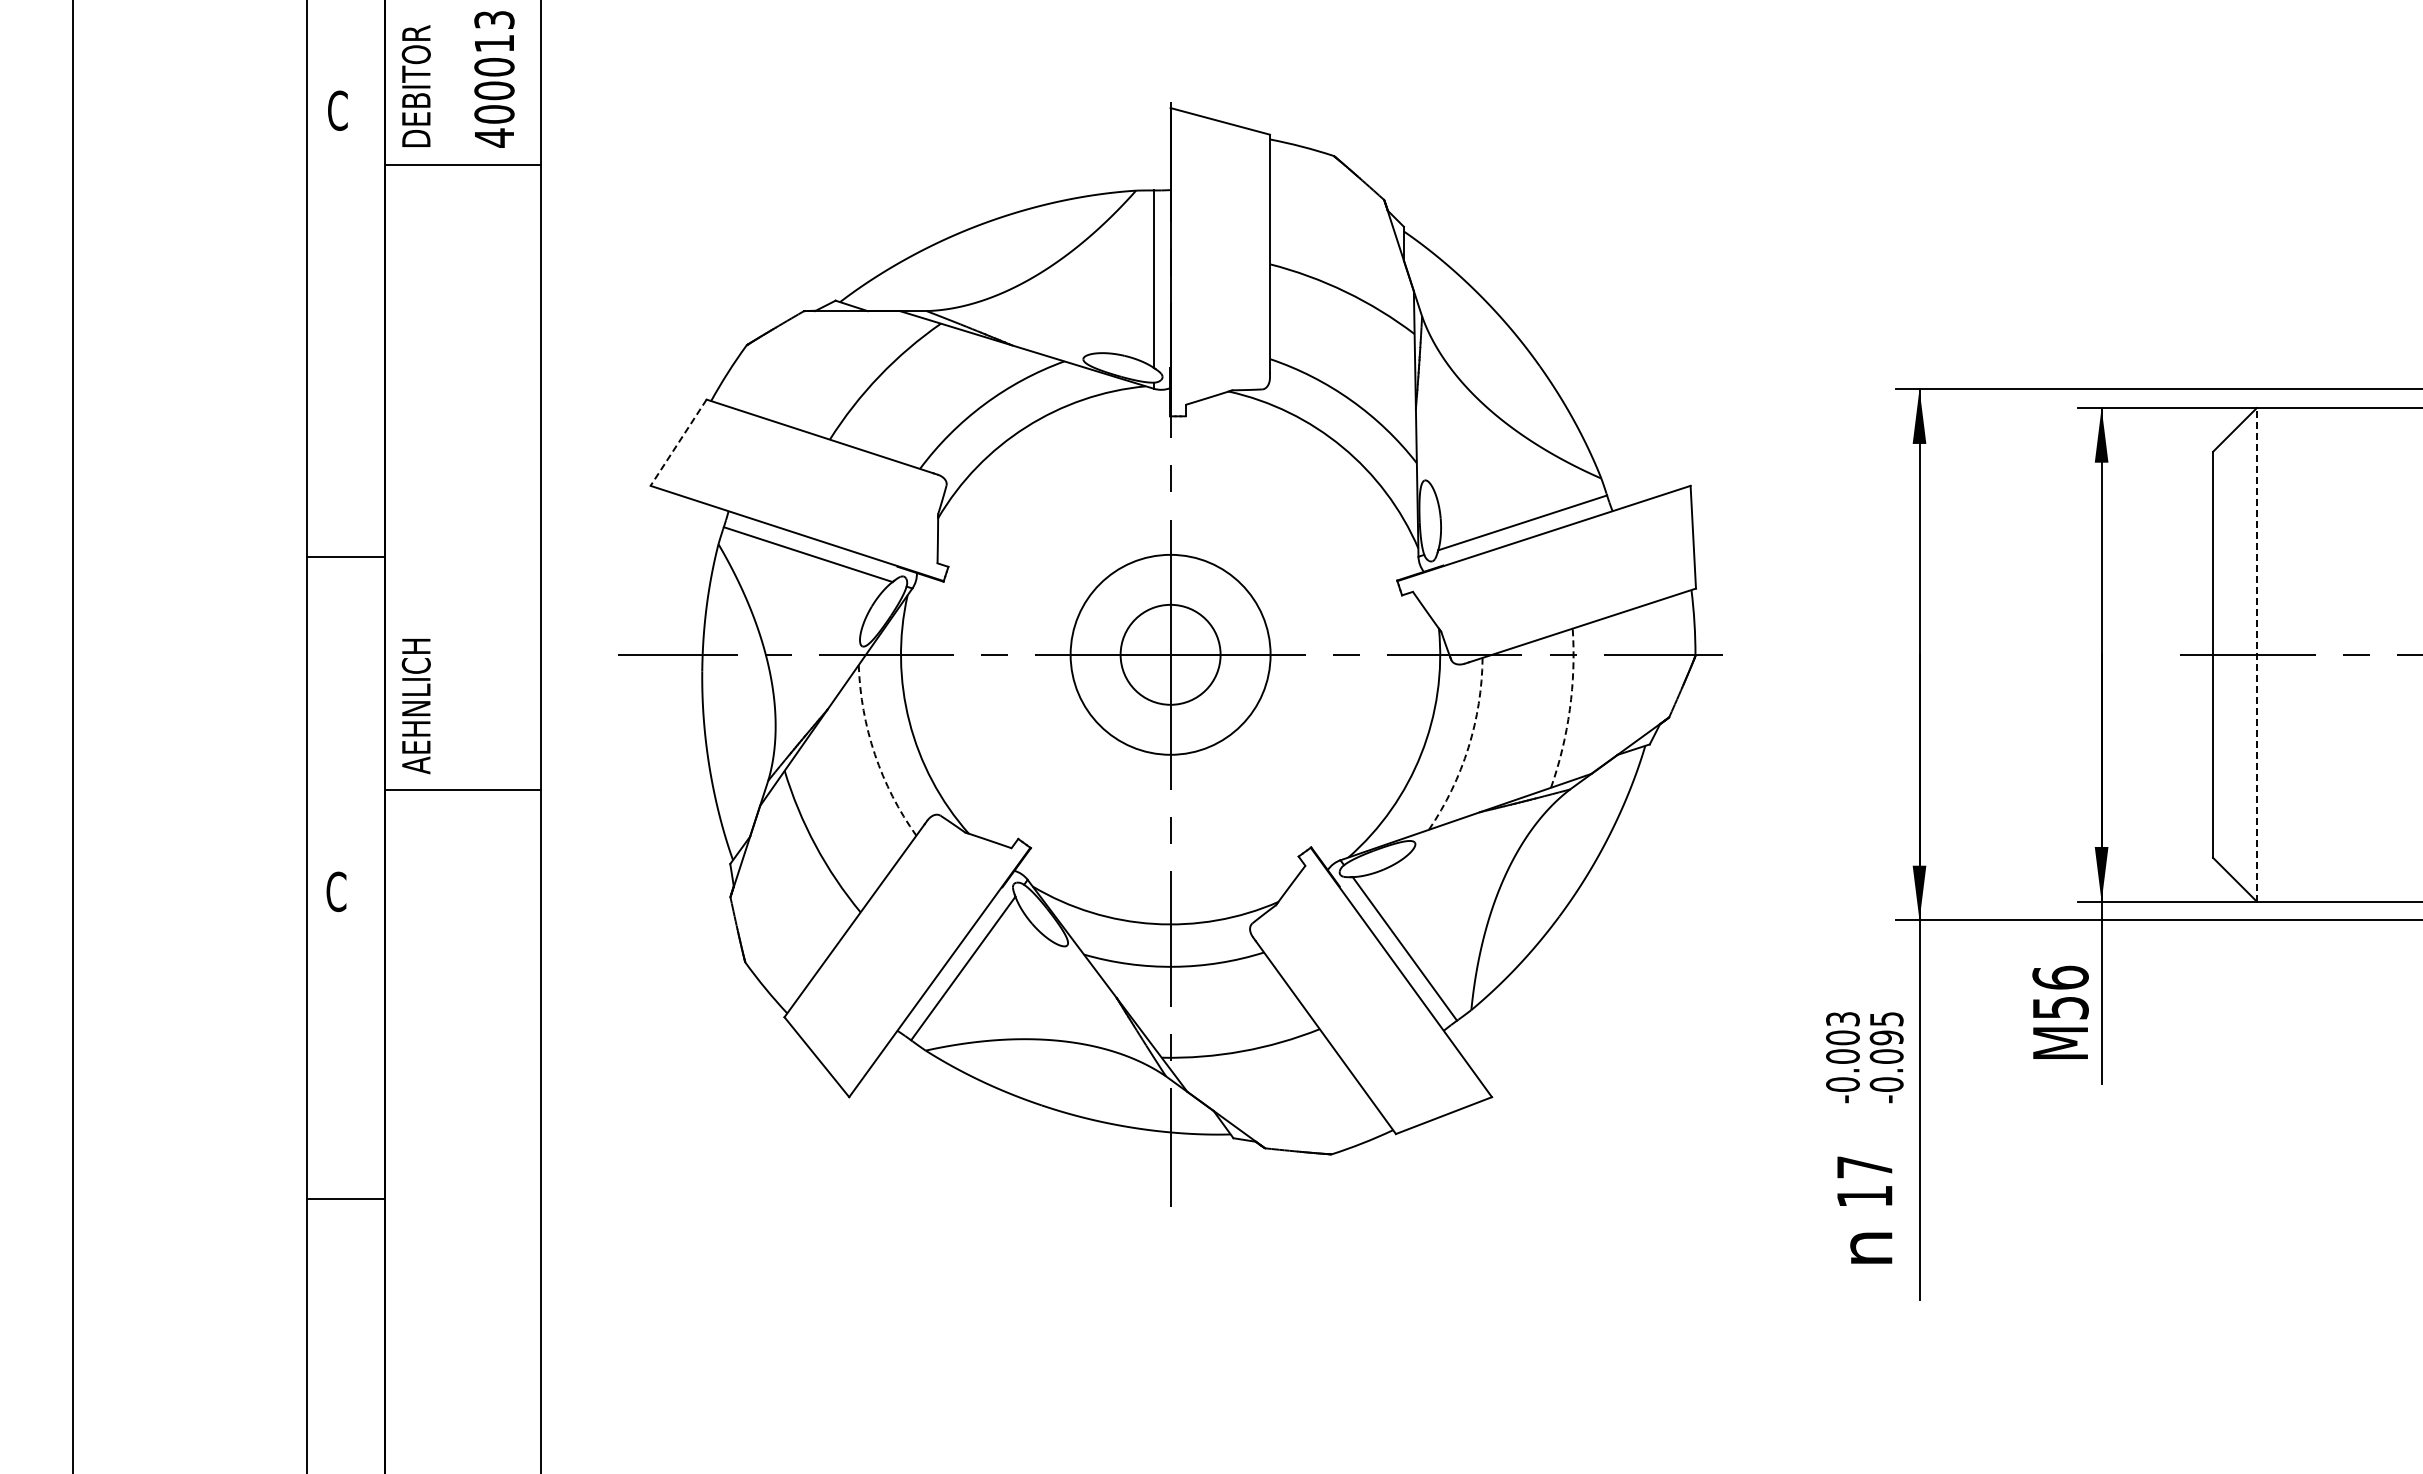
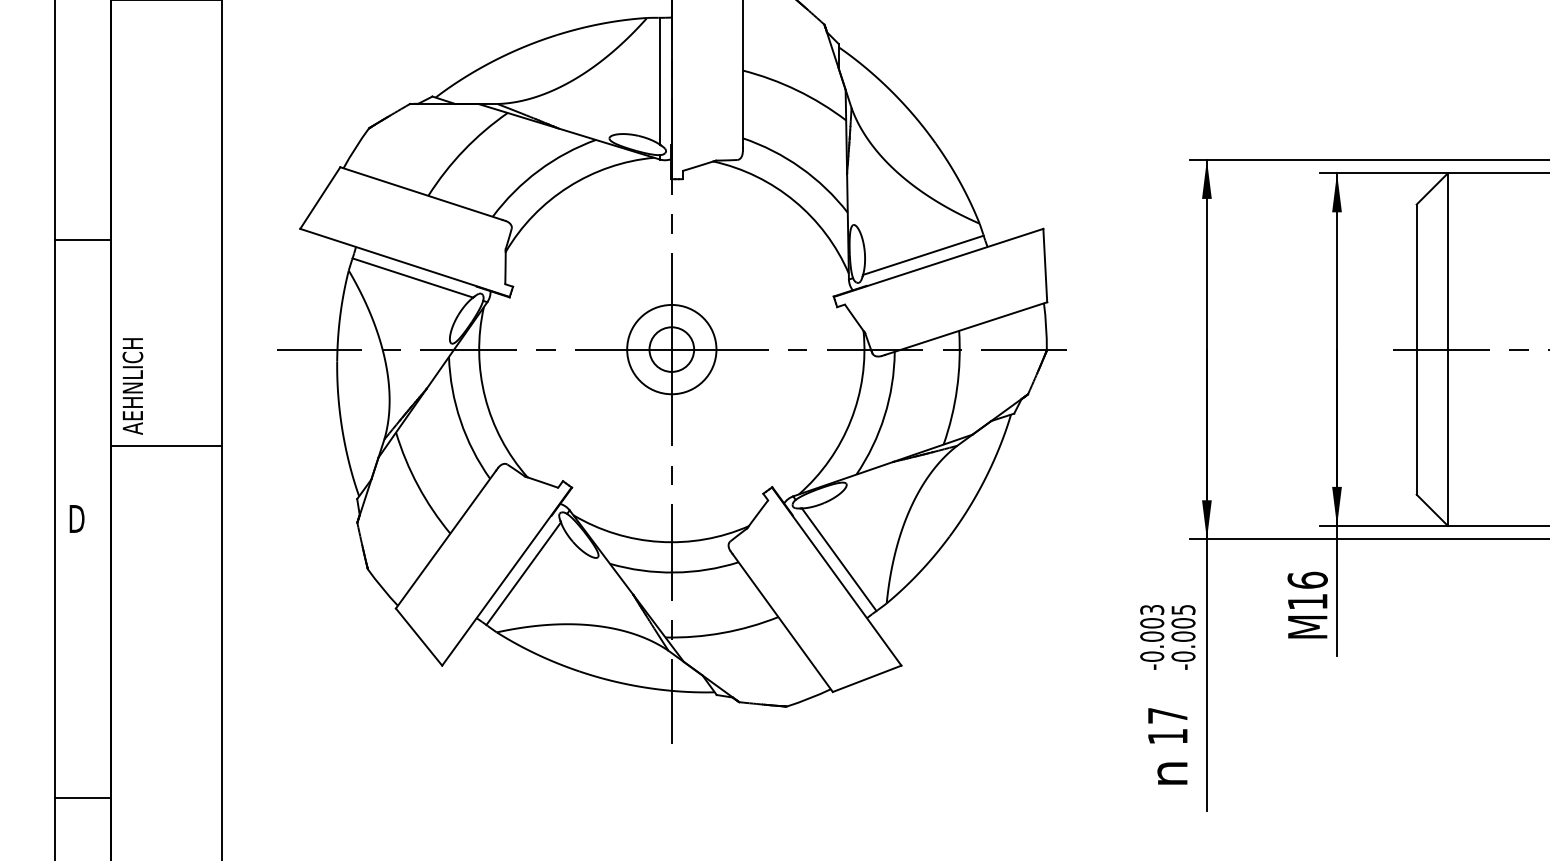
line: (678, 443) -> (320, 198), dashed -> solid
line: (346, 557) -> (82, 240), moved
circle: (1170, 654) -> (671, 349), size x0.62
circle: (1170, 654) -> (671, 349), size x0.62
line: (2256, 654) -> (1447, 349), dashed -> solid
arc: (1569, 709) -> (956, 388), dashed -> solid
arc: (1468, 747) -> (884, 415), dashed -> solid
arc: (875, 754) -> (460, 420), dashed -> solid
text: (337, 891) -> (76, 518), C -> D
text: (2060, 1008) -> (1307, 602), M56 -> M16
text: (1886, 1037) -> (1183, 623), -0.095 -> -0.005
line: (346, 1199) -> (82, 798), moved

